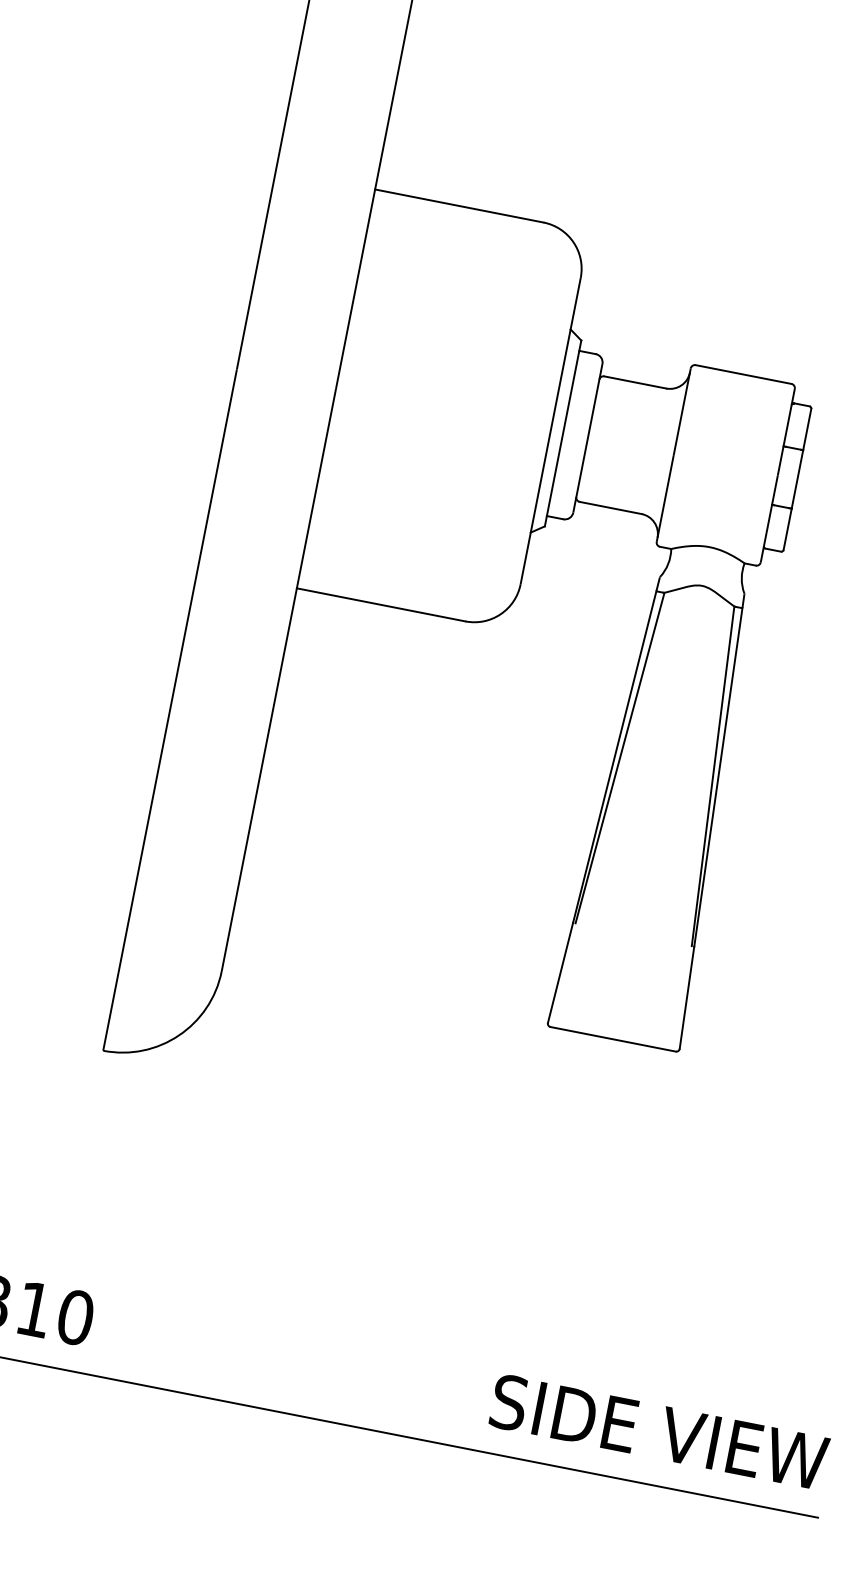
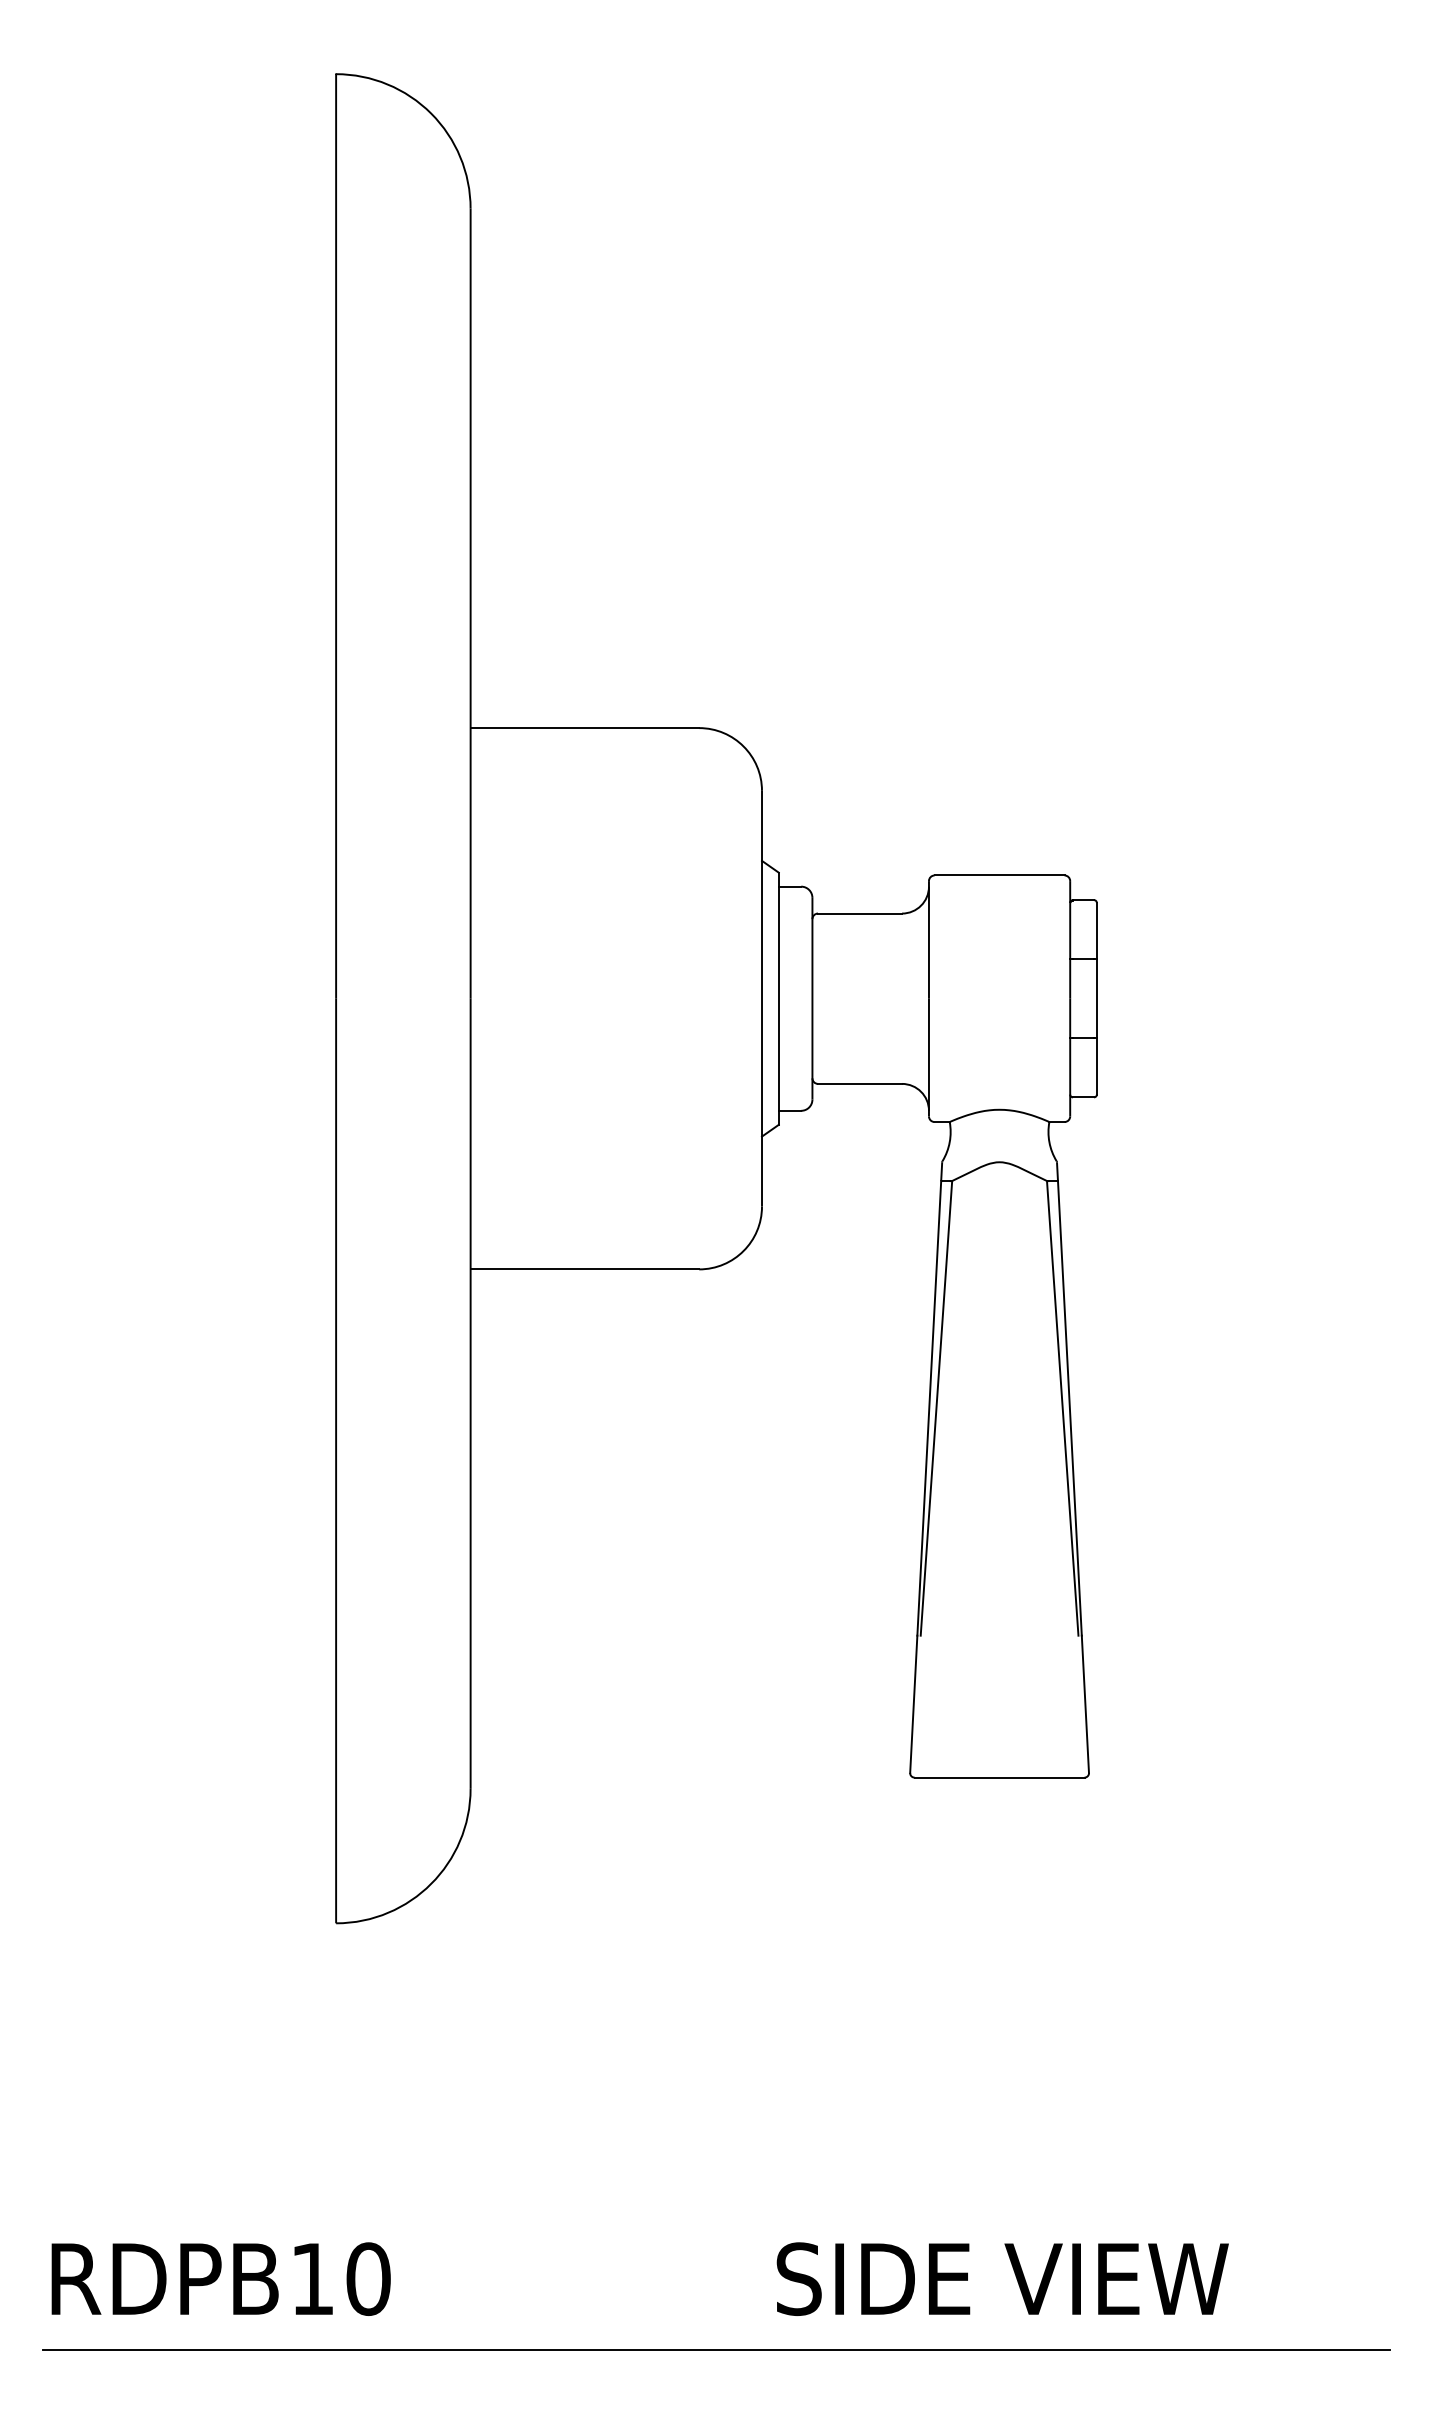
text: (659, 1431) -> (1002, 2278), moved

